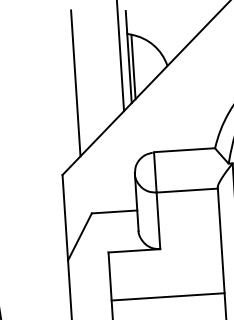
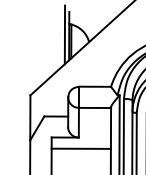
line: (75, 82) -> (40, 47), removed
line: (166, 296) -> (80, 148), moved

